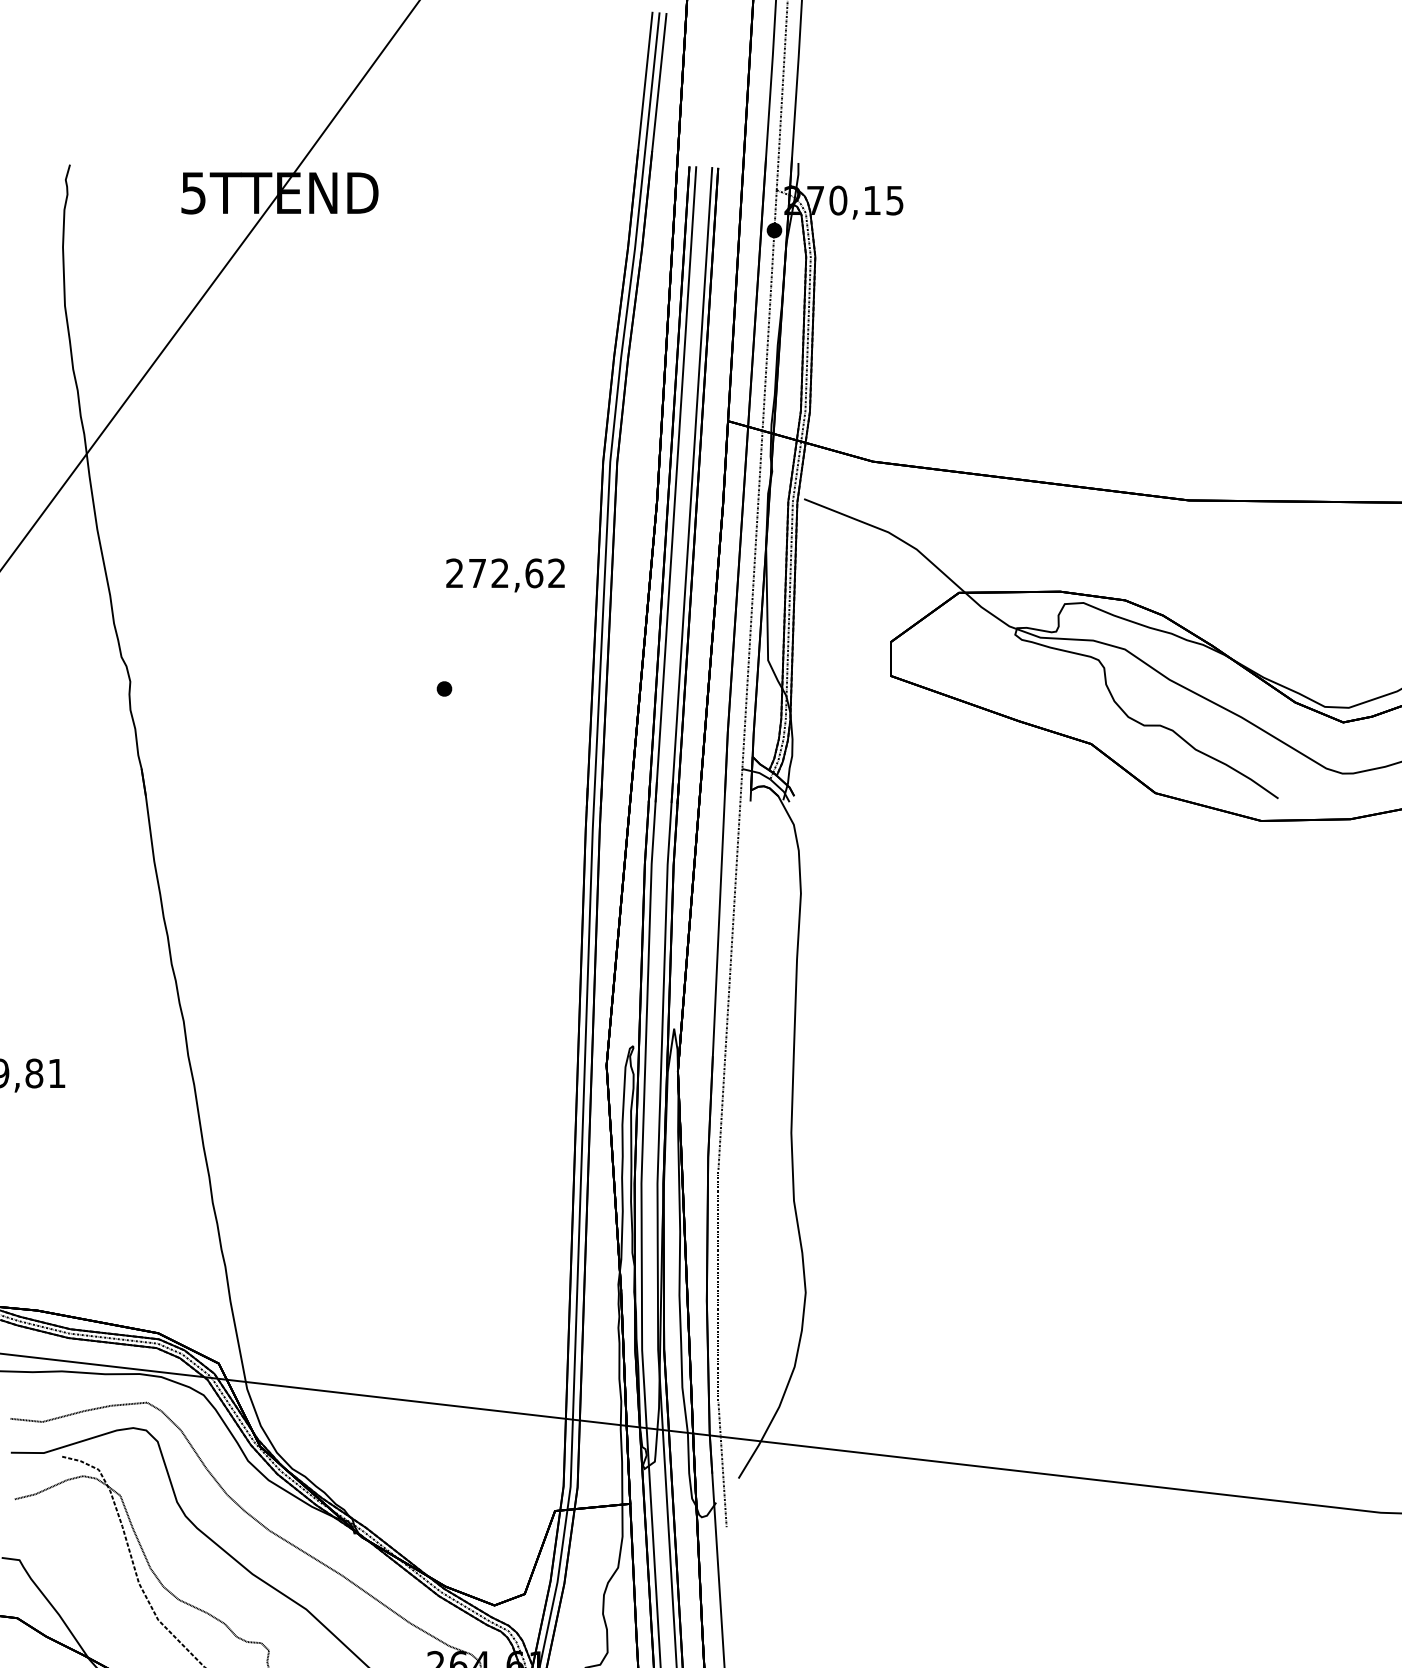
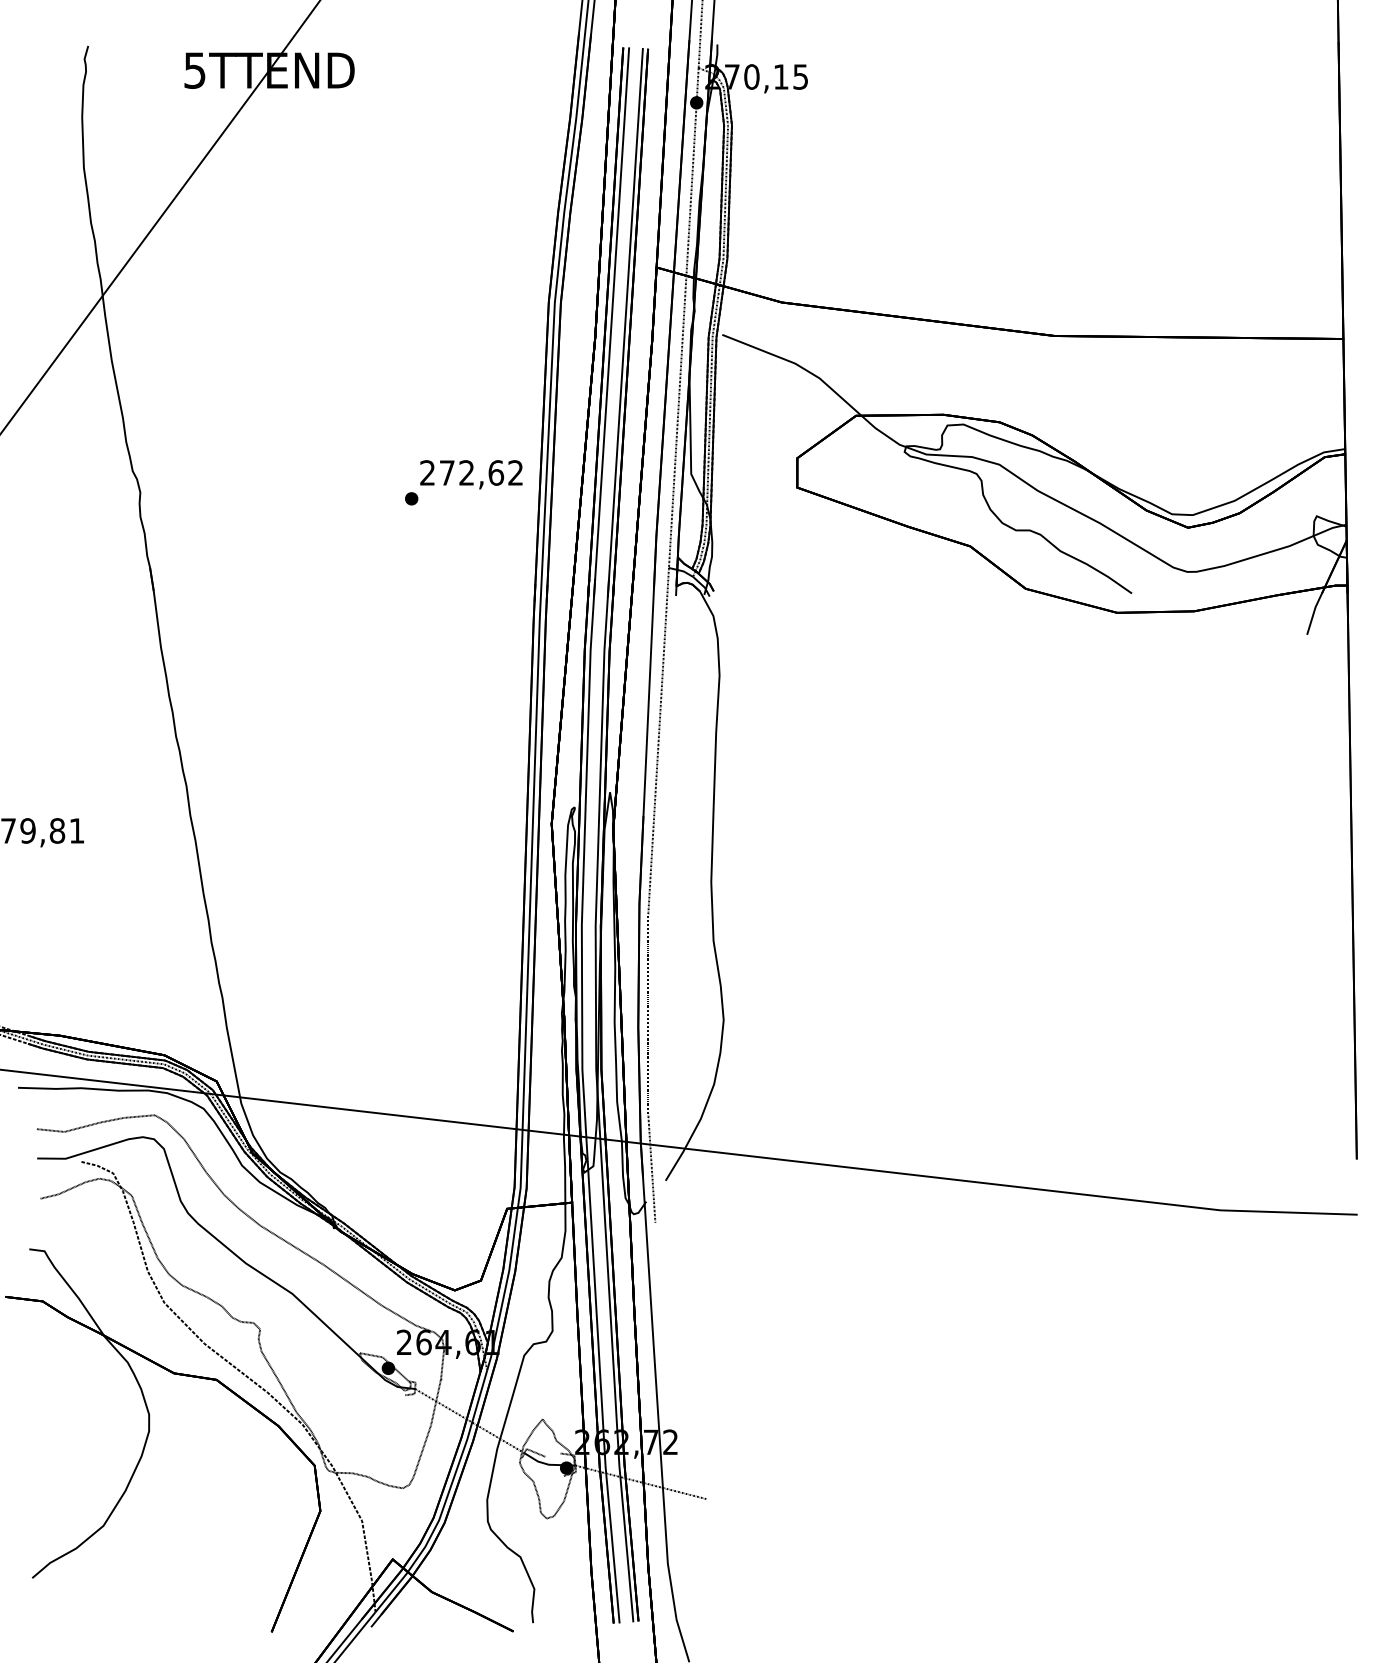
text: (505, 575) -> (471, 474), moved

